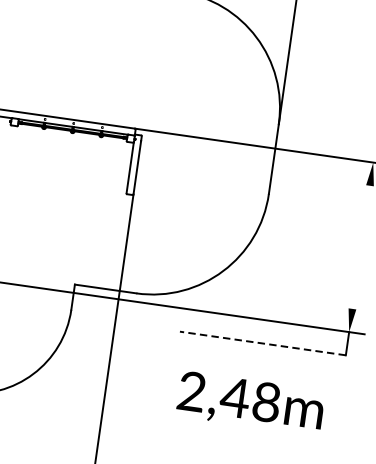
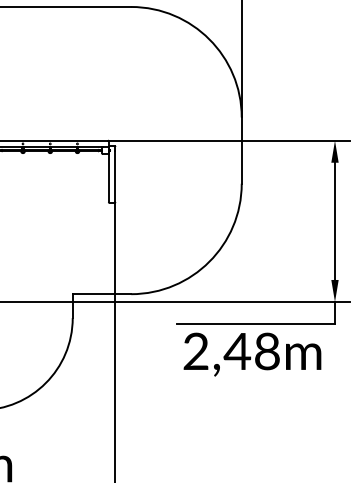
line: (360, 246) -> (334, 220), added
line: (262, 343) -> (255, 324), dashed -> solid
text: (250, 403) -> (252, 354), moved

